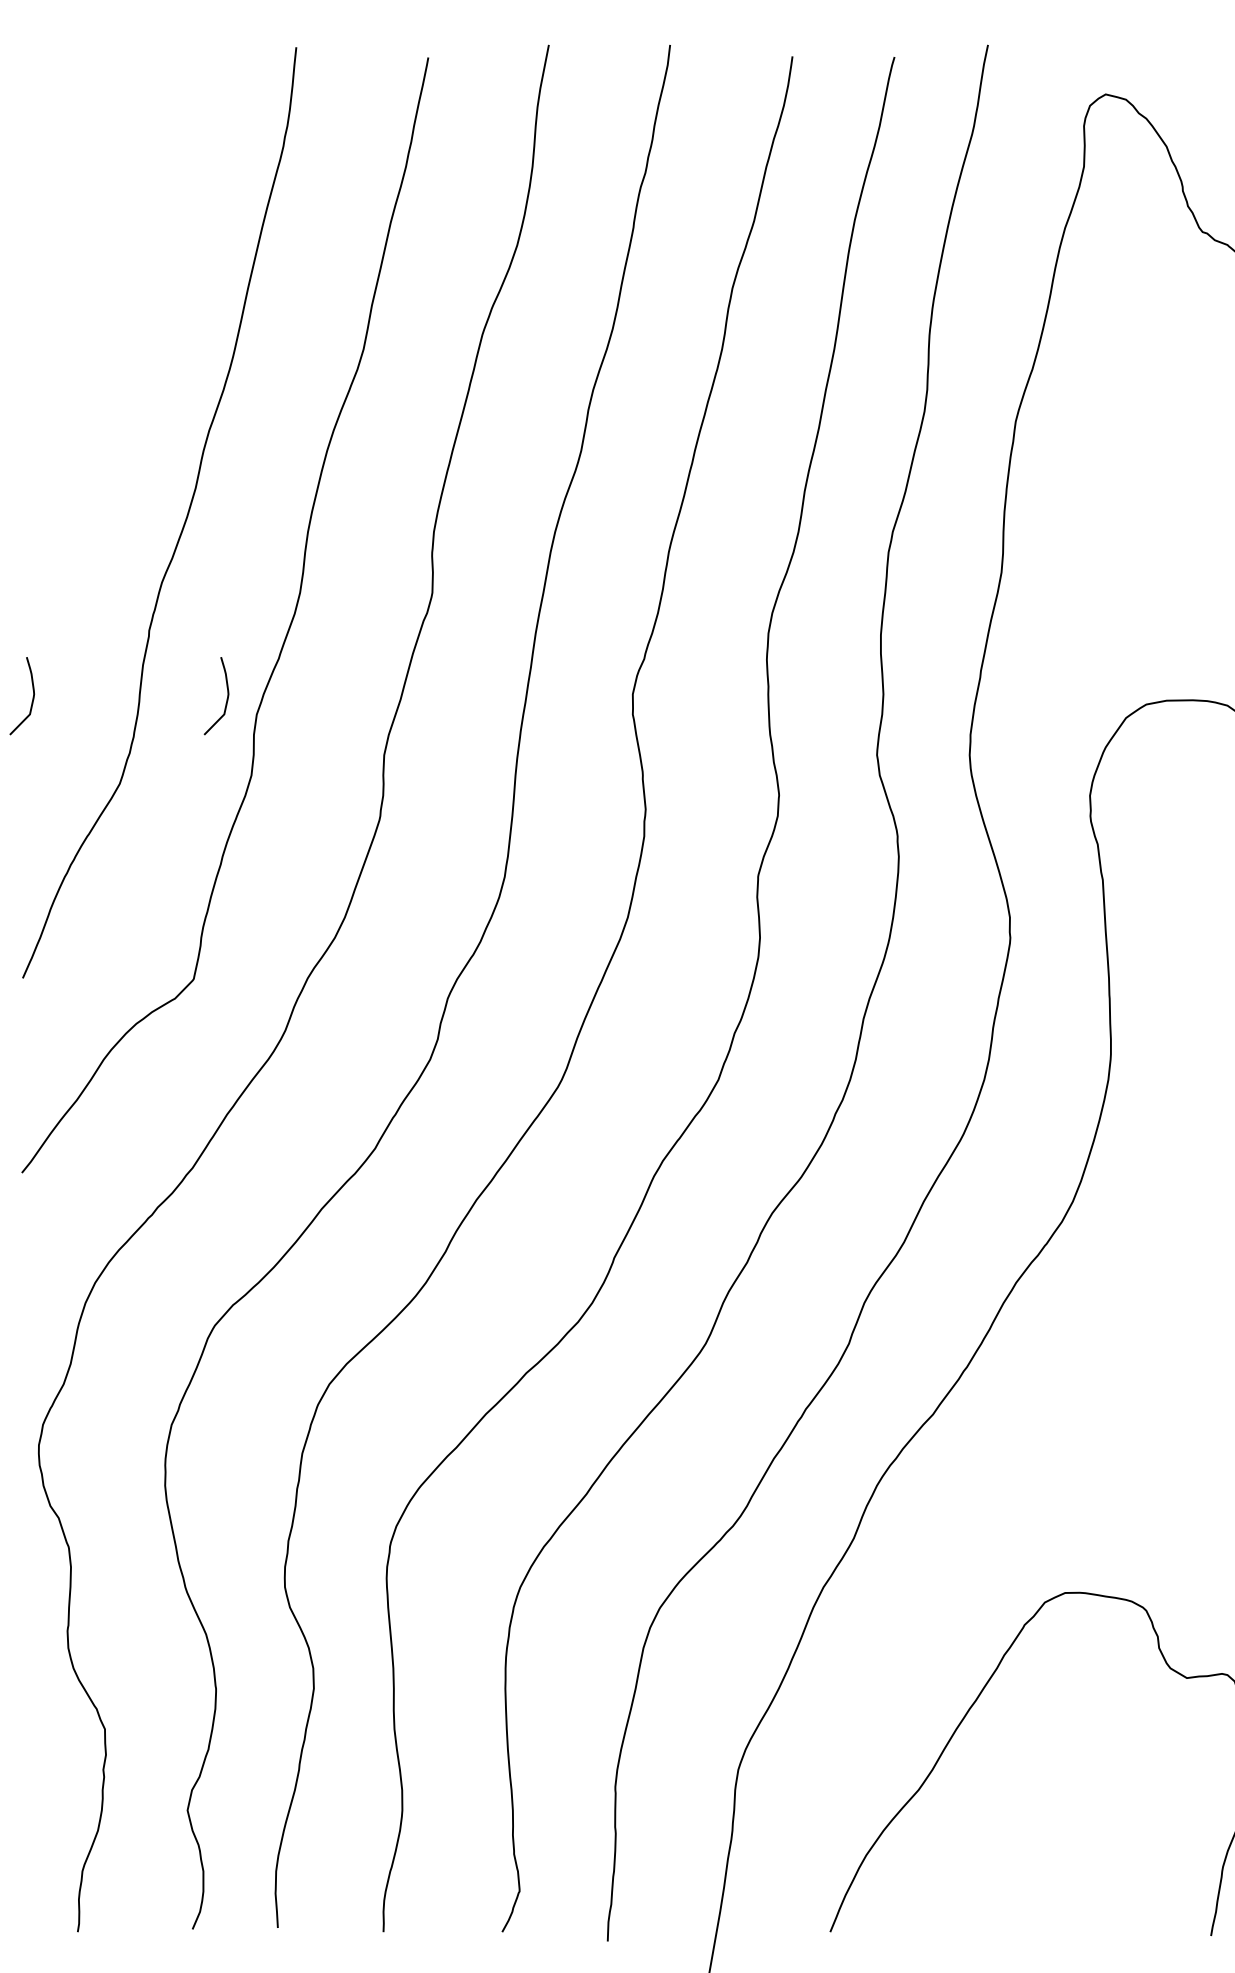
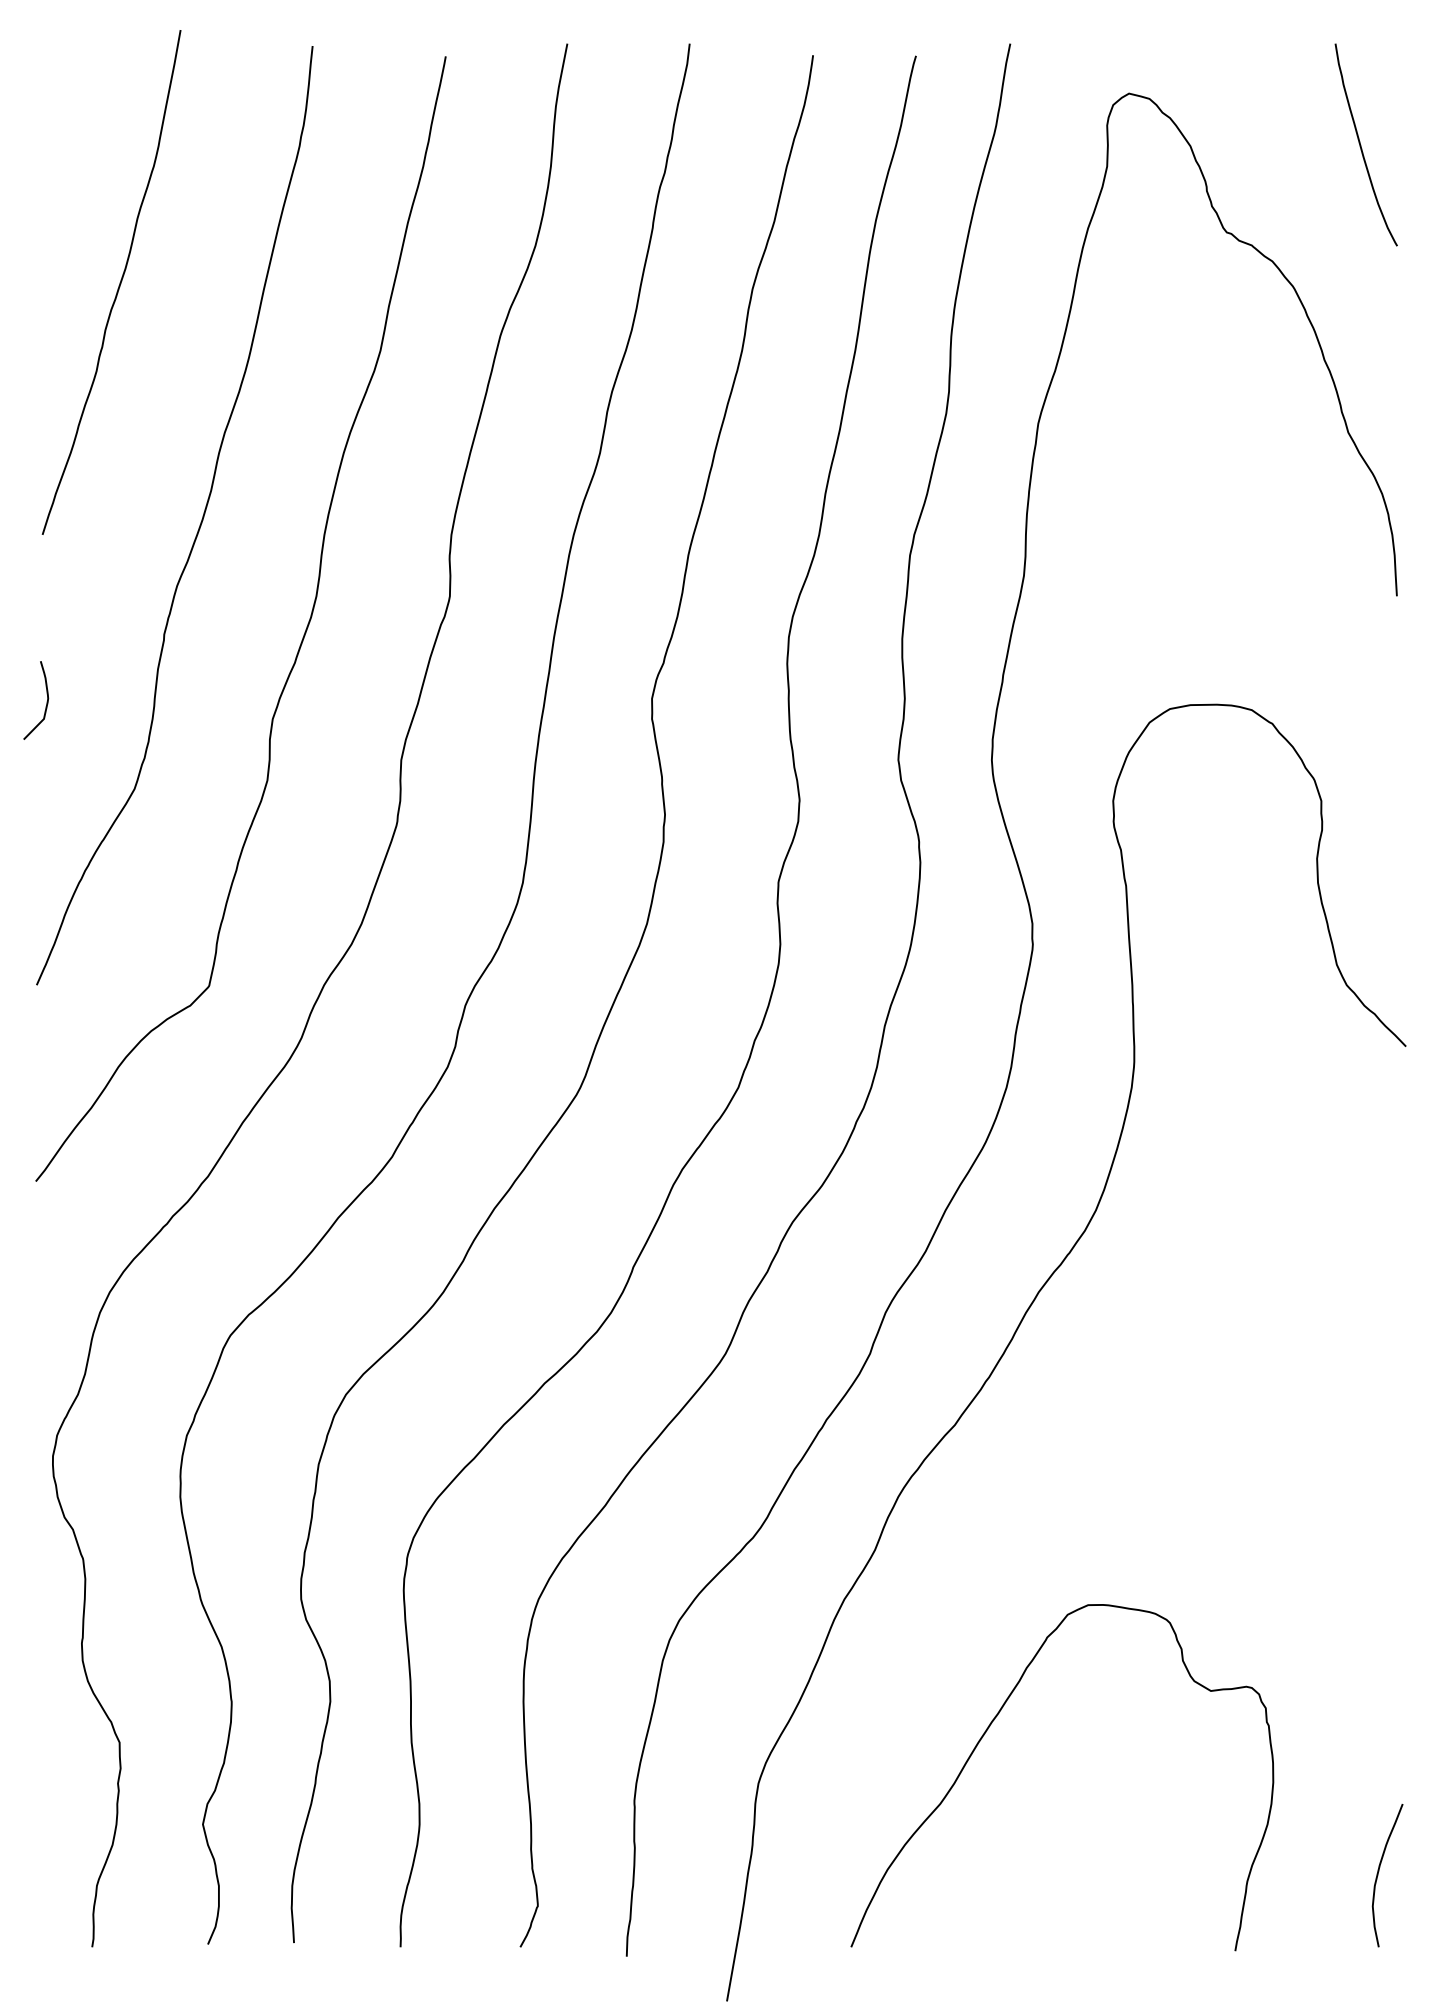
curve: (103, 284) -> (118, 285), added
curve: (226, 697) -> (242, 701), removed

